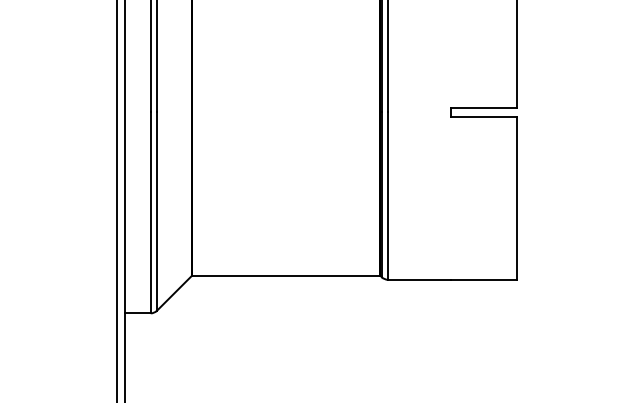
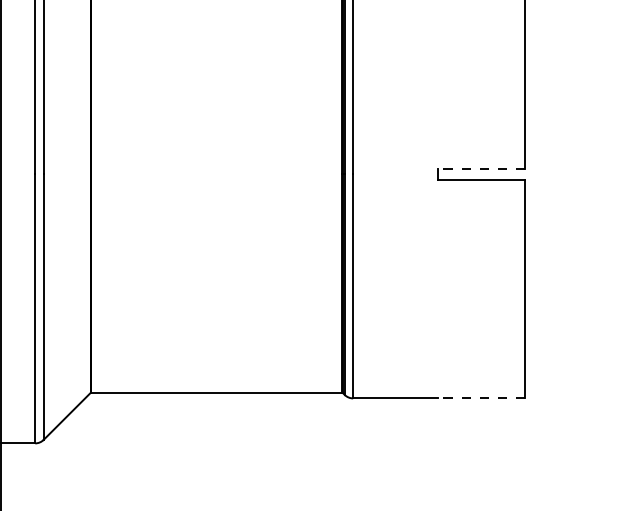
line: (483, 108) -> (481, 168), solid -> dashed
line: (483, 279) -> (481, 398), solid -> dashed

